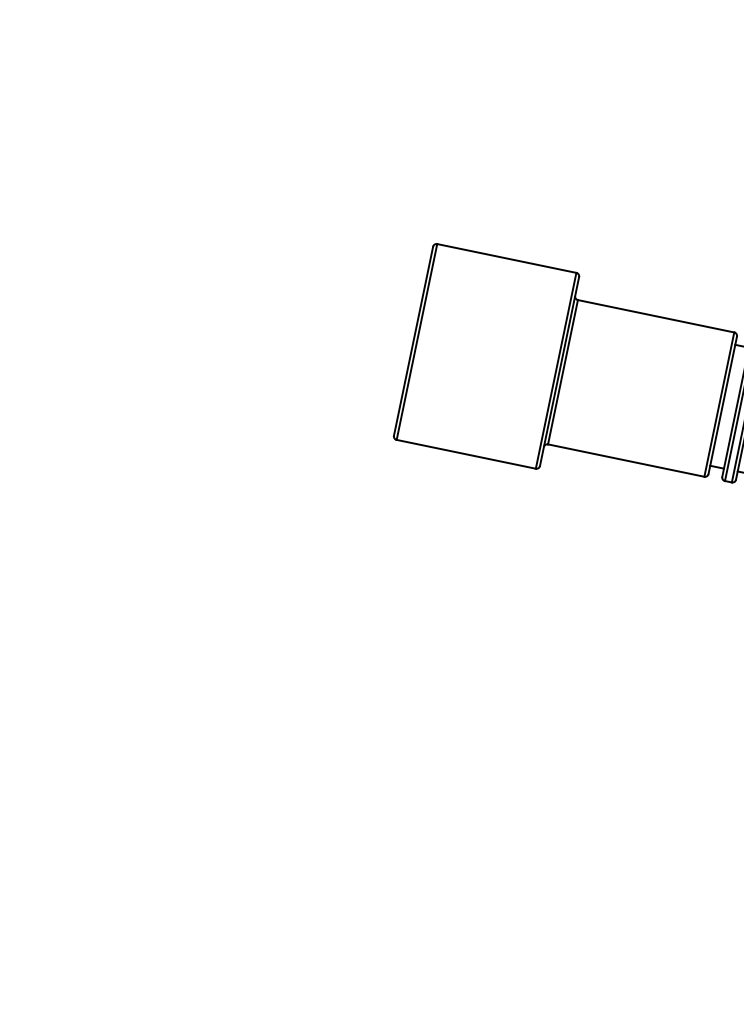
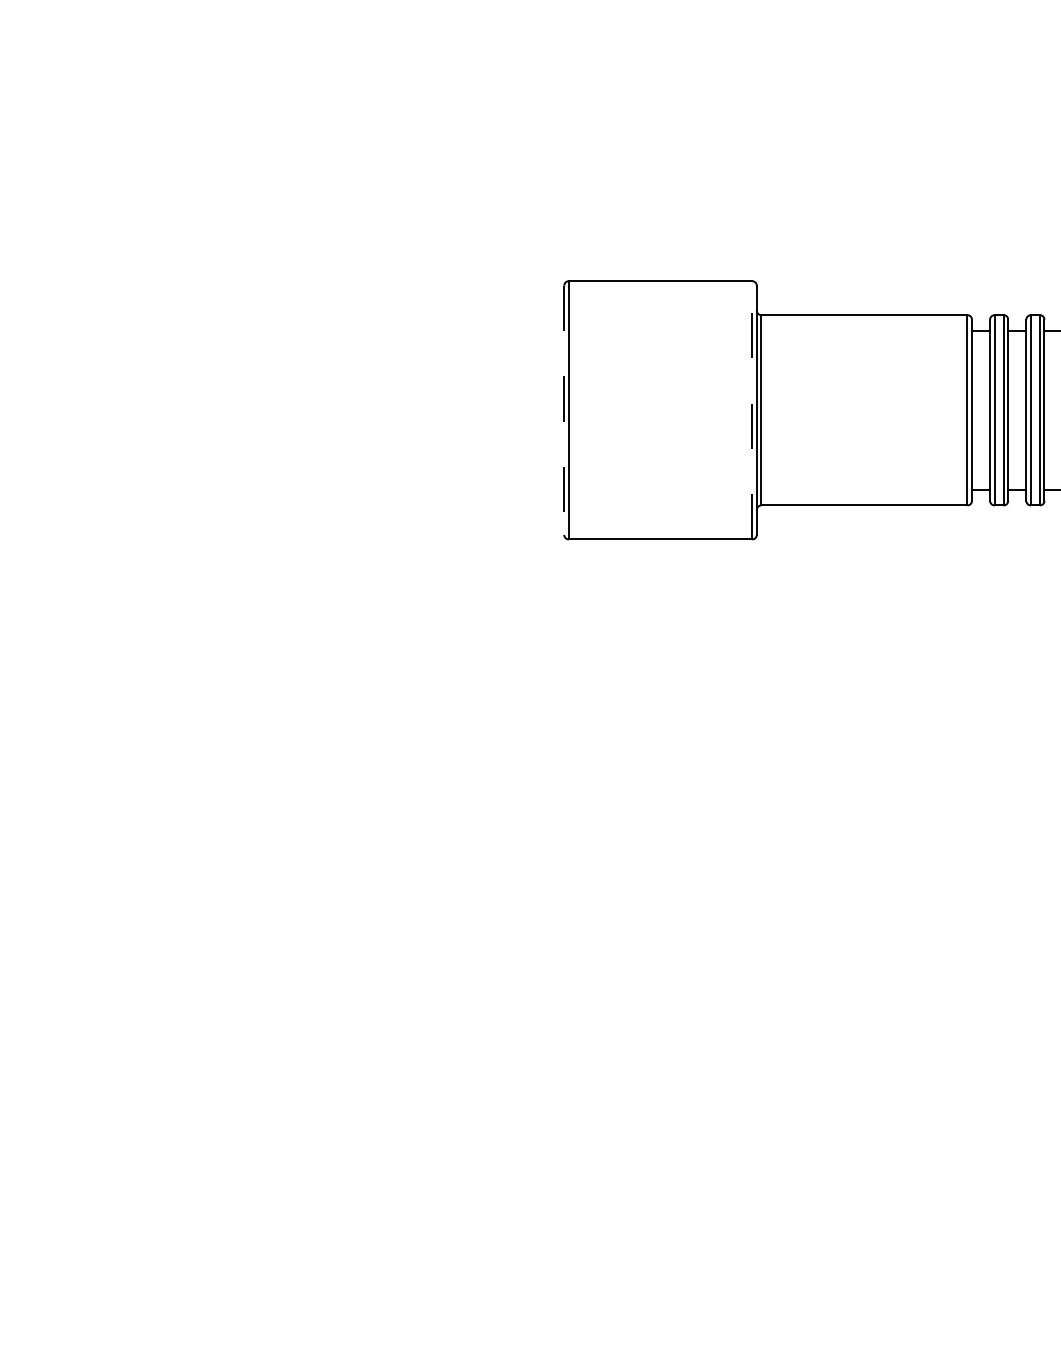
line: (413, 341) -> (564, 410), solid -> dashed
line: (556, 370) -> (752, 409), solid -> dashed

